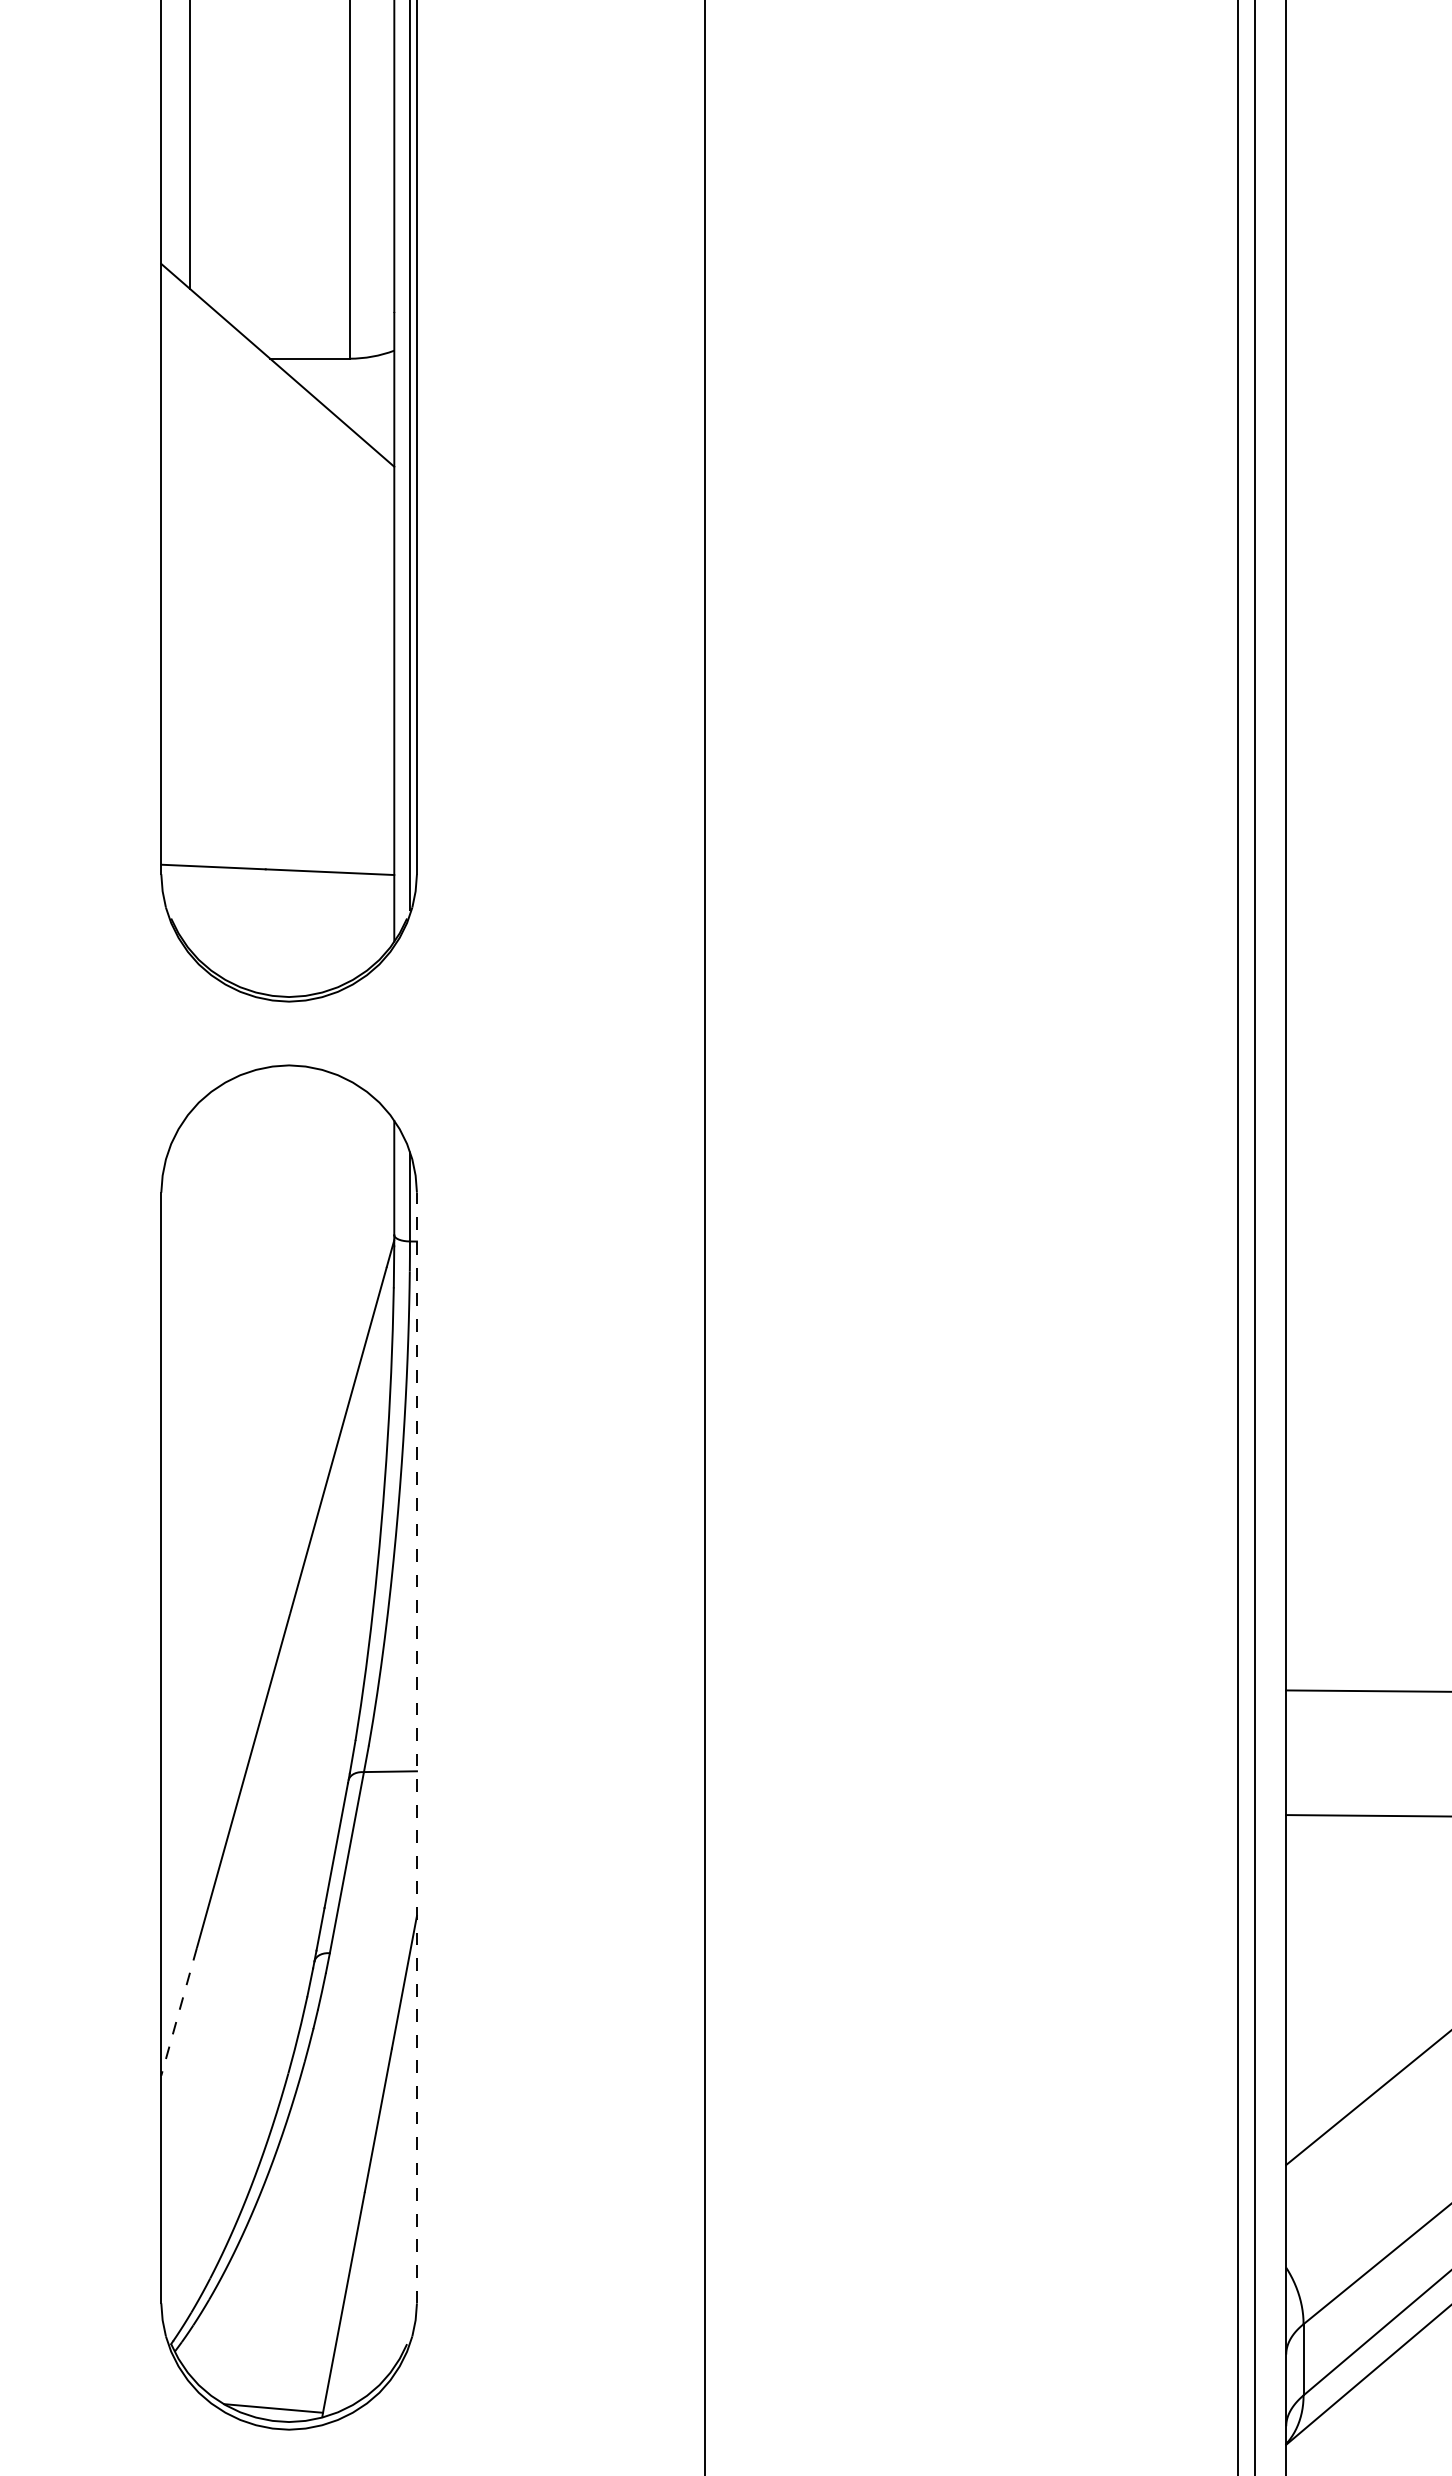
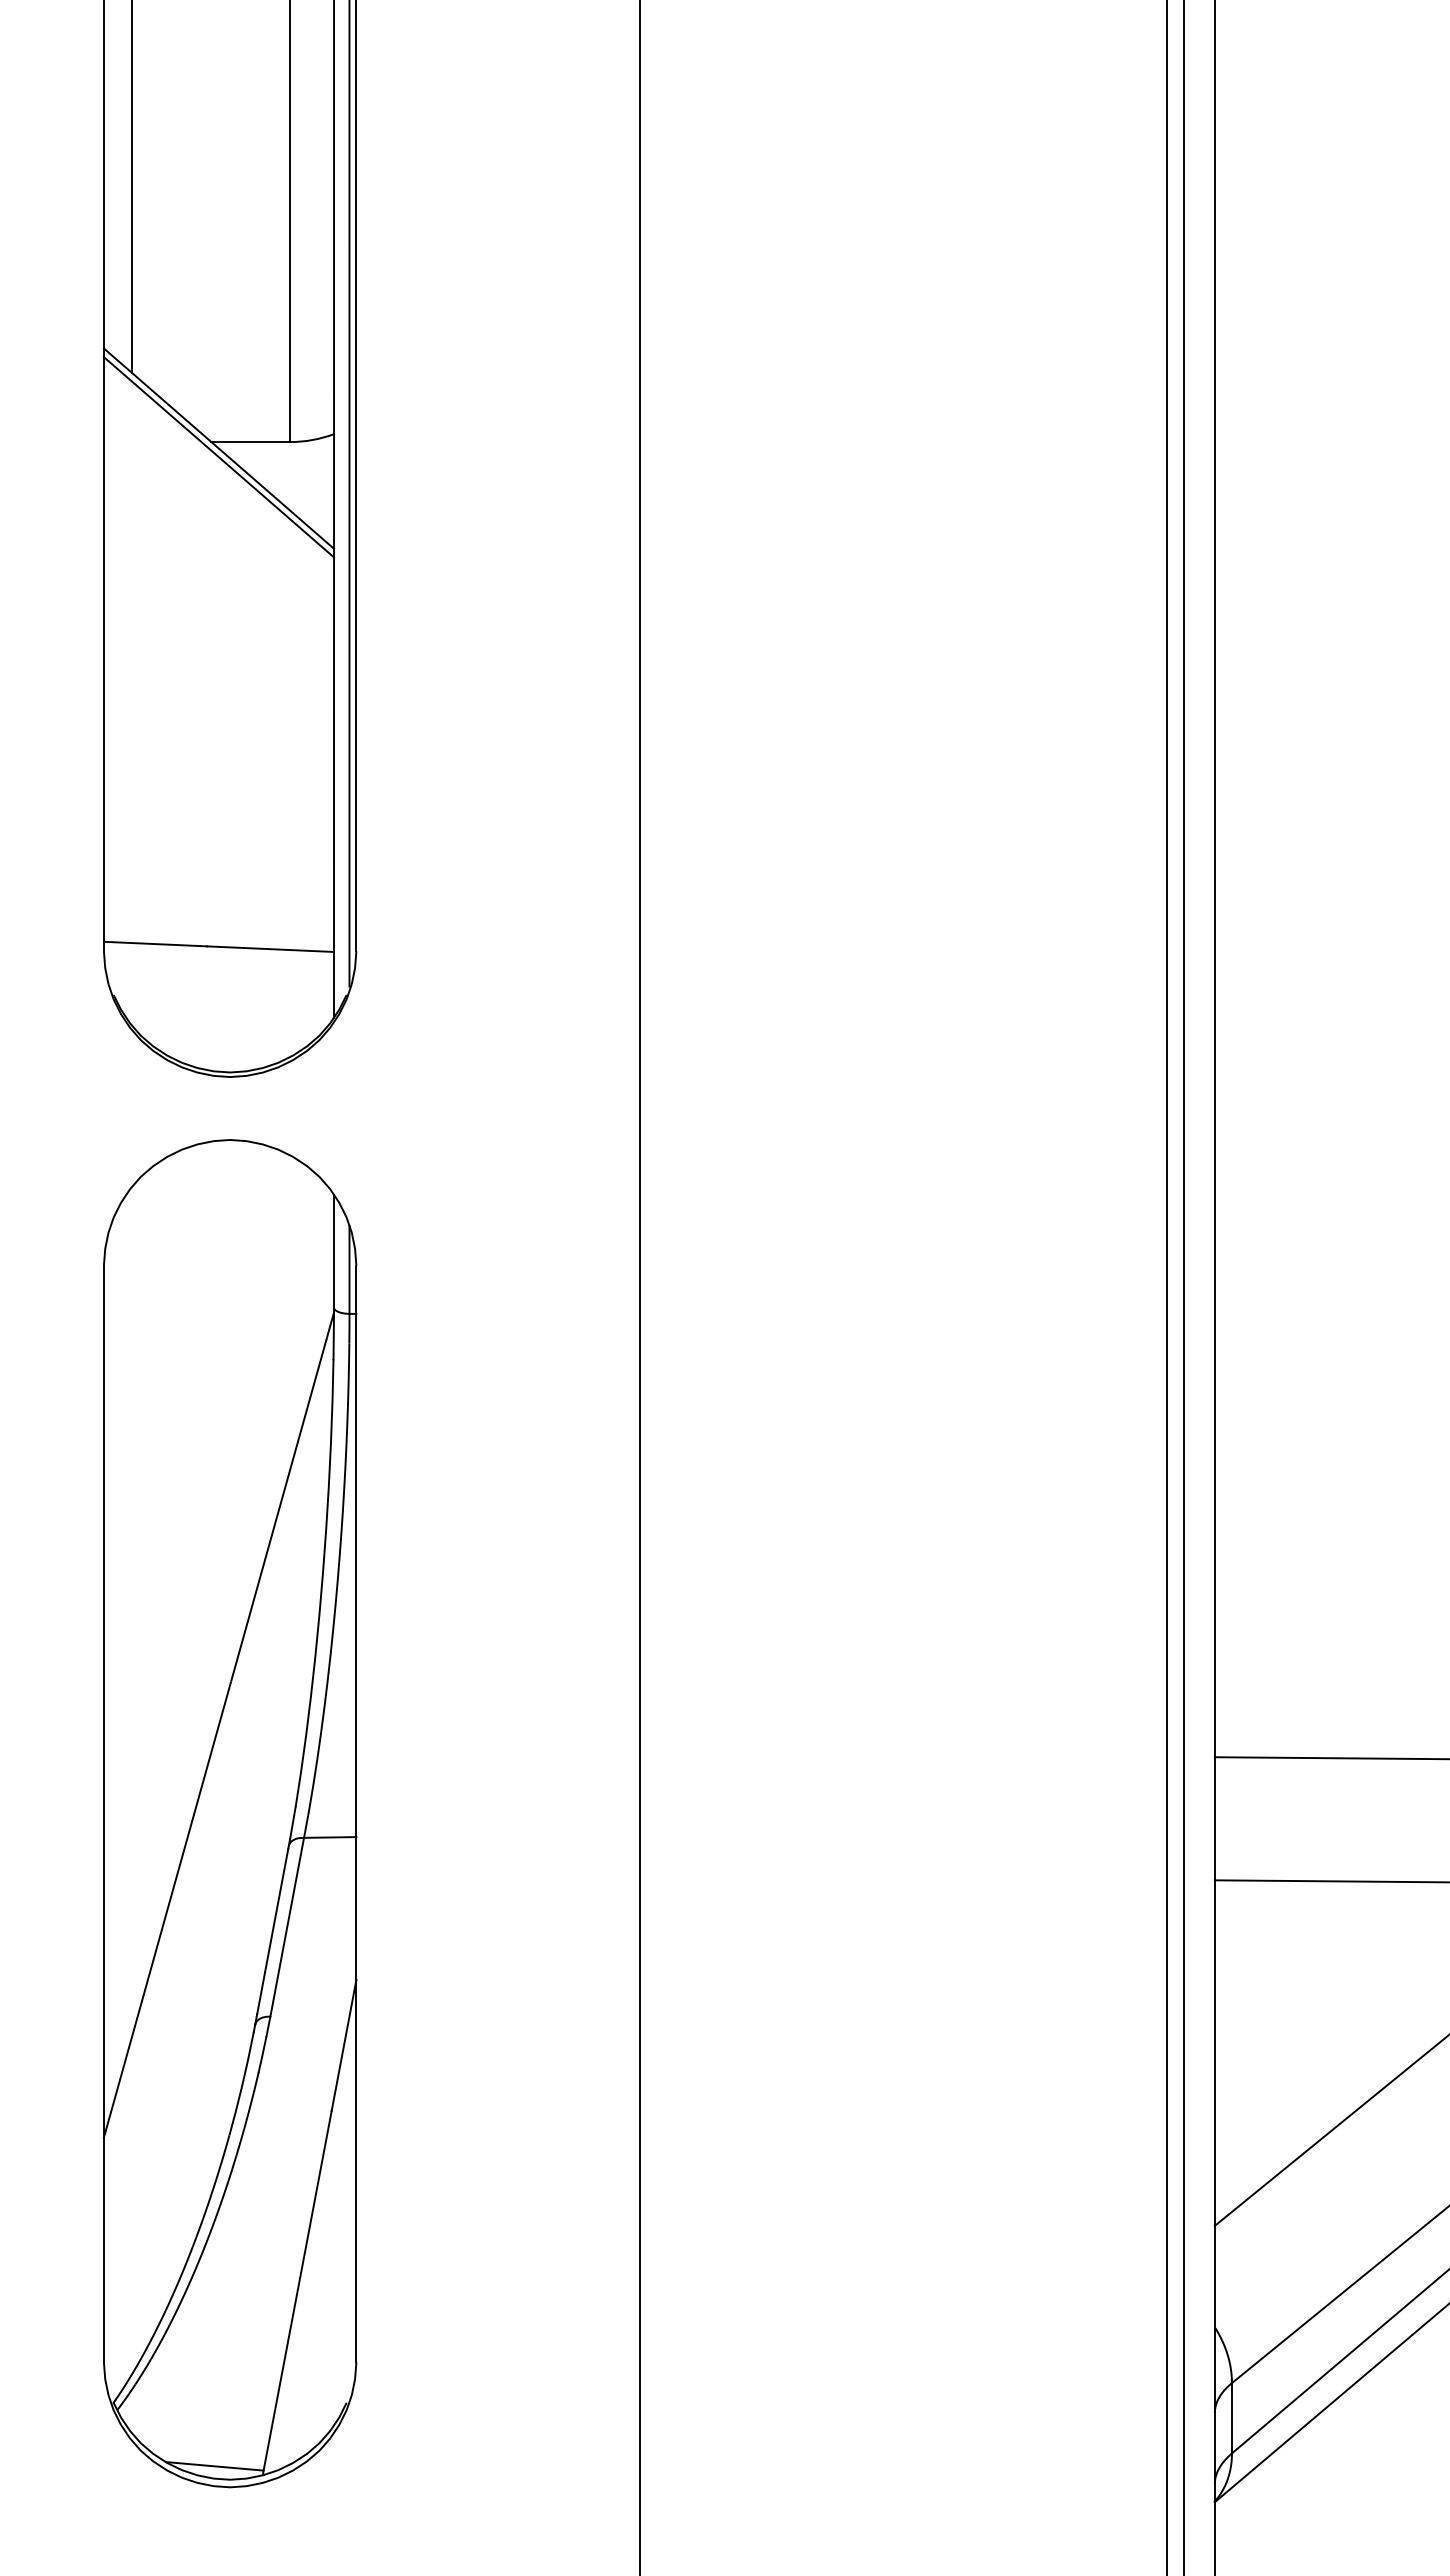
line: (277, 374) -> (218, 457), added
line: (417, 1747) -> (356, 1813), dashed -> solid
line: (179, 2012) -> (121, 2075), dashed -> solid

